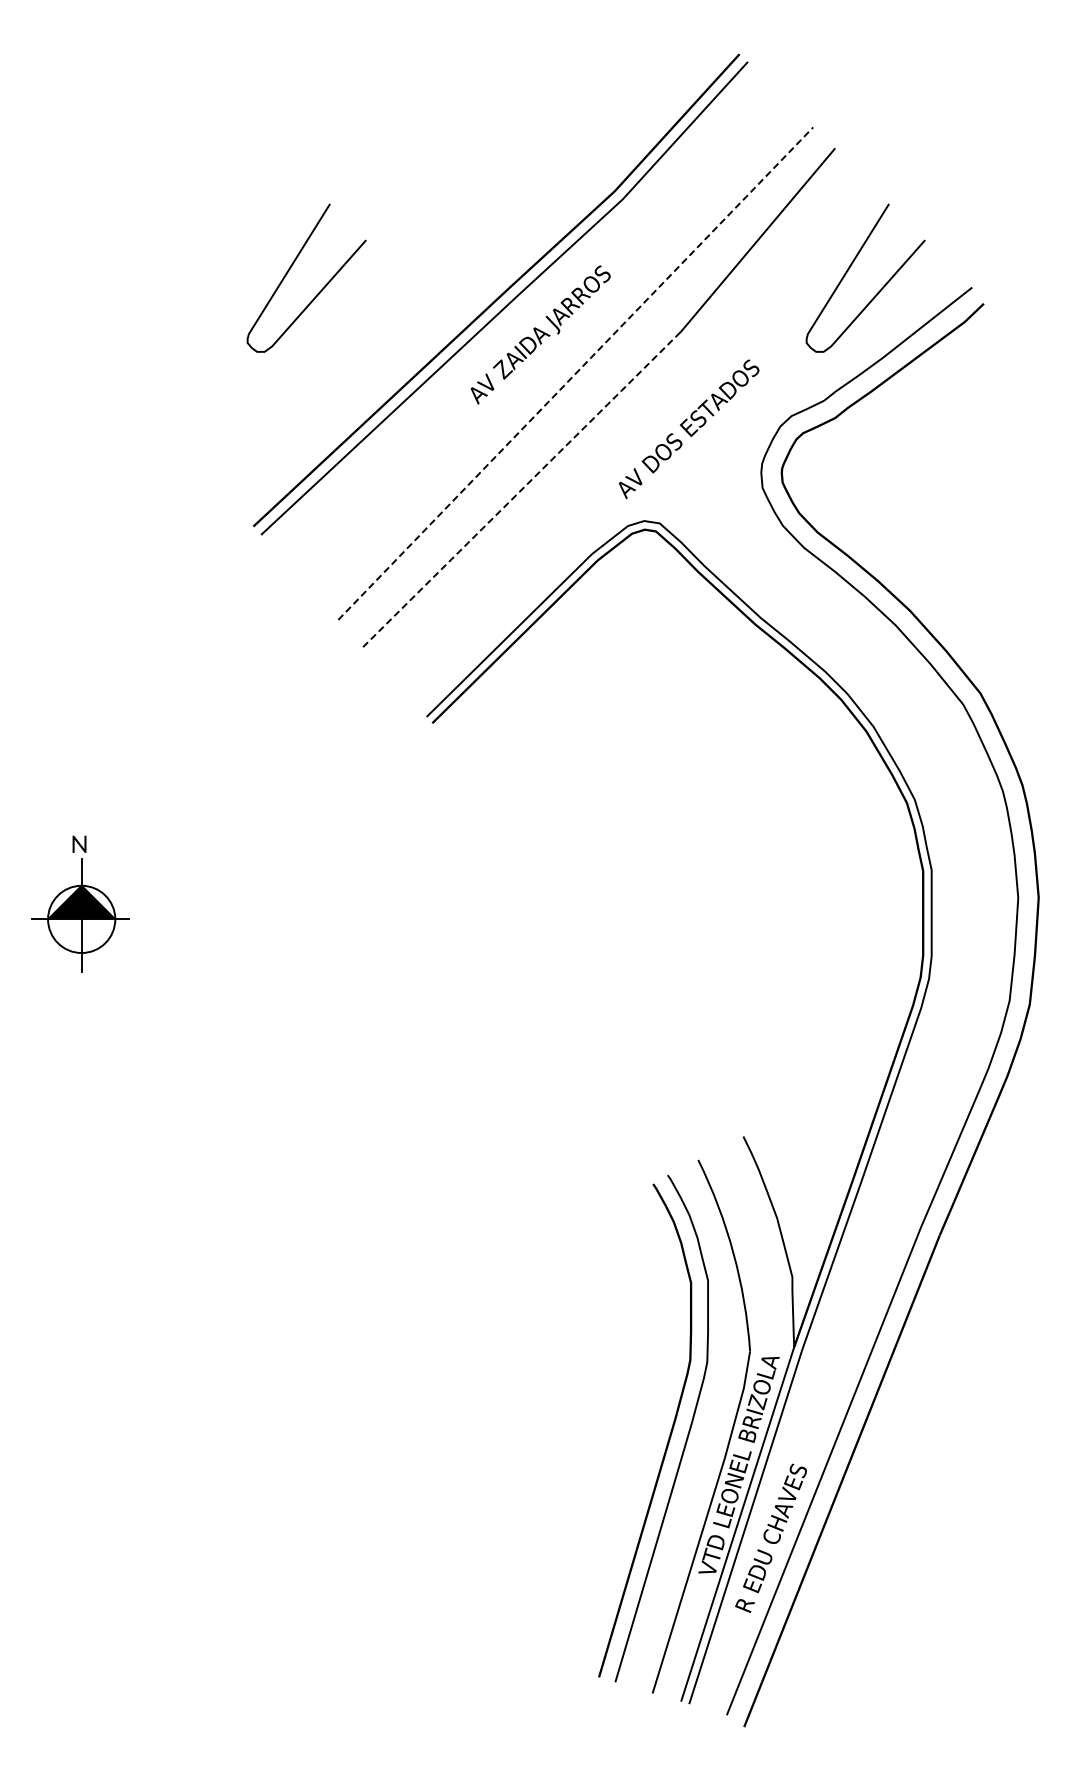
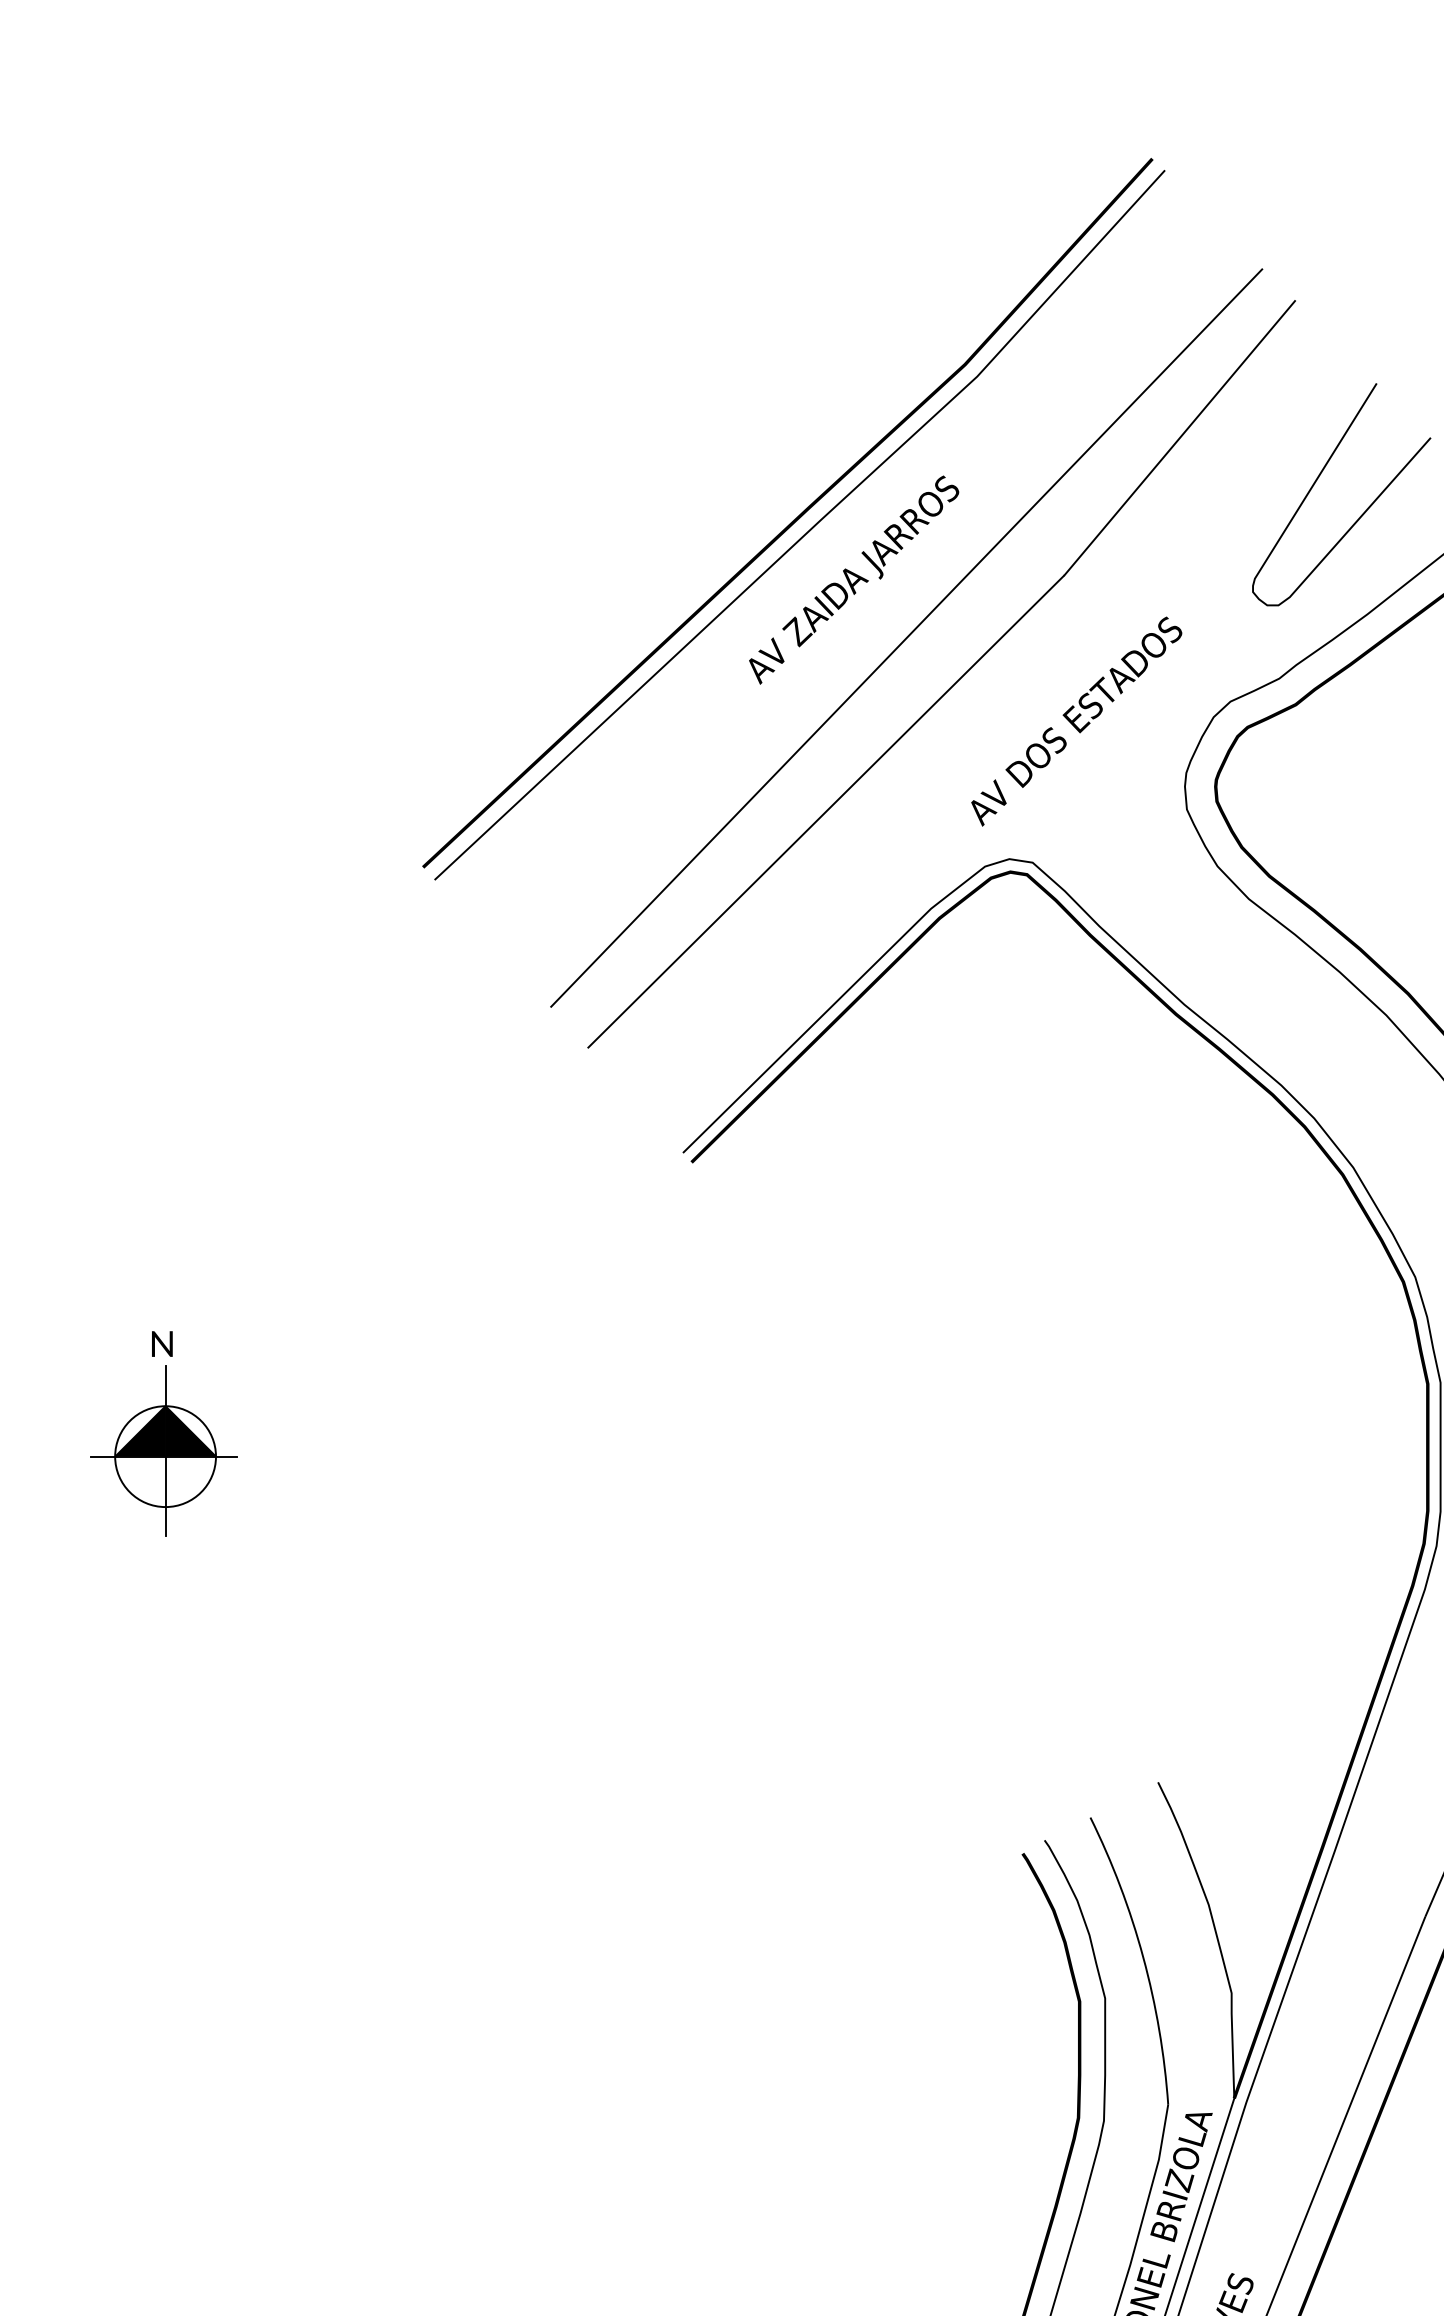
curve: (292, 266) -> (481, 477), removed
line: (576, 373) -> (907, 637), dashed -> solid
line: (522, 489) -> (826, 811), dashed -> solid

